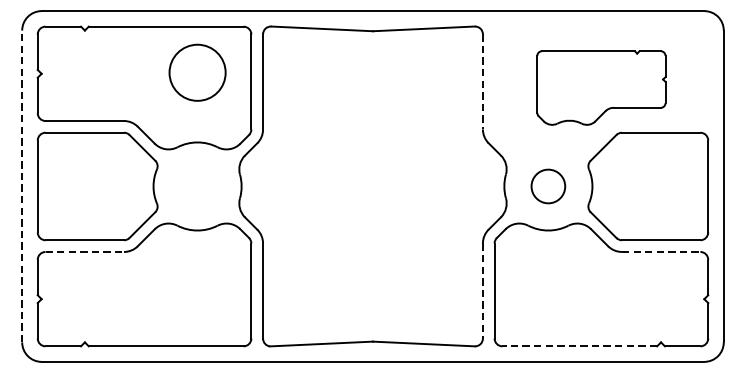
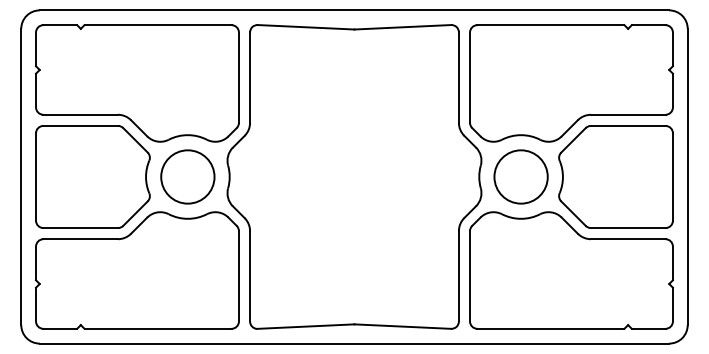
circle: (197, 72) -> (187, 176), moved
line: (482, 82) -> (458, 78), dashed -> solid
part: (601, 88) -> (571, 83), size x1.67
line: (22, 185) -> (21, 176), dashed -> solid
circle: (547, 185) -> (520, 176), size x1.67
line: (85, 252) -> (81, 239), dashed -> solid
line: (661, 252) -> (628, 239), dashed -> solid
line: (482, 291) -> (458, 276), dashed -> solid
line: (579, 345) -> (550, 328), dashed -> solid

